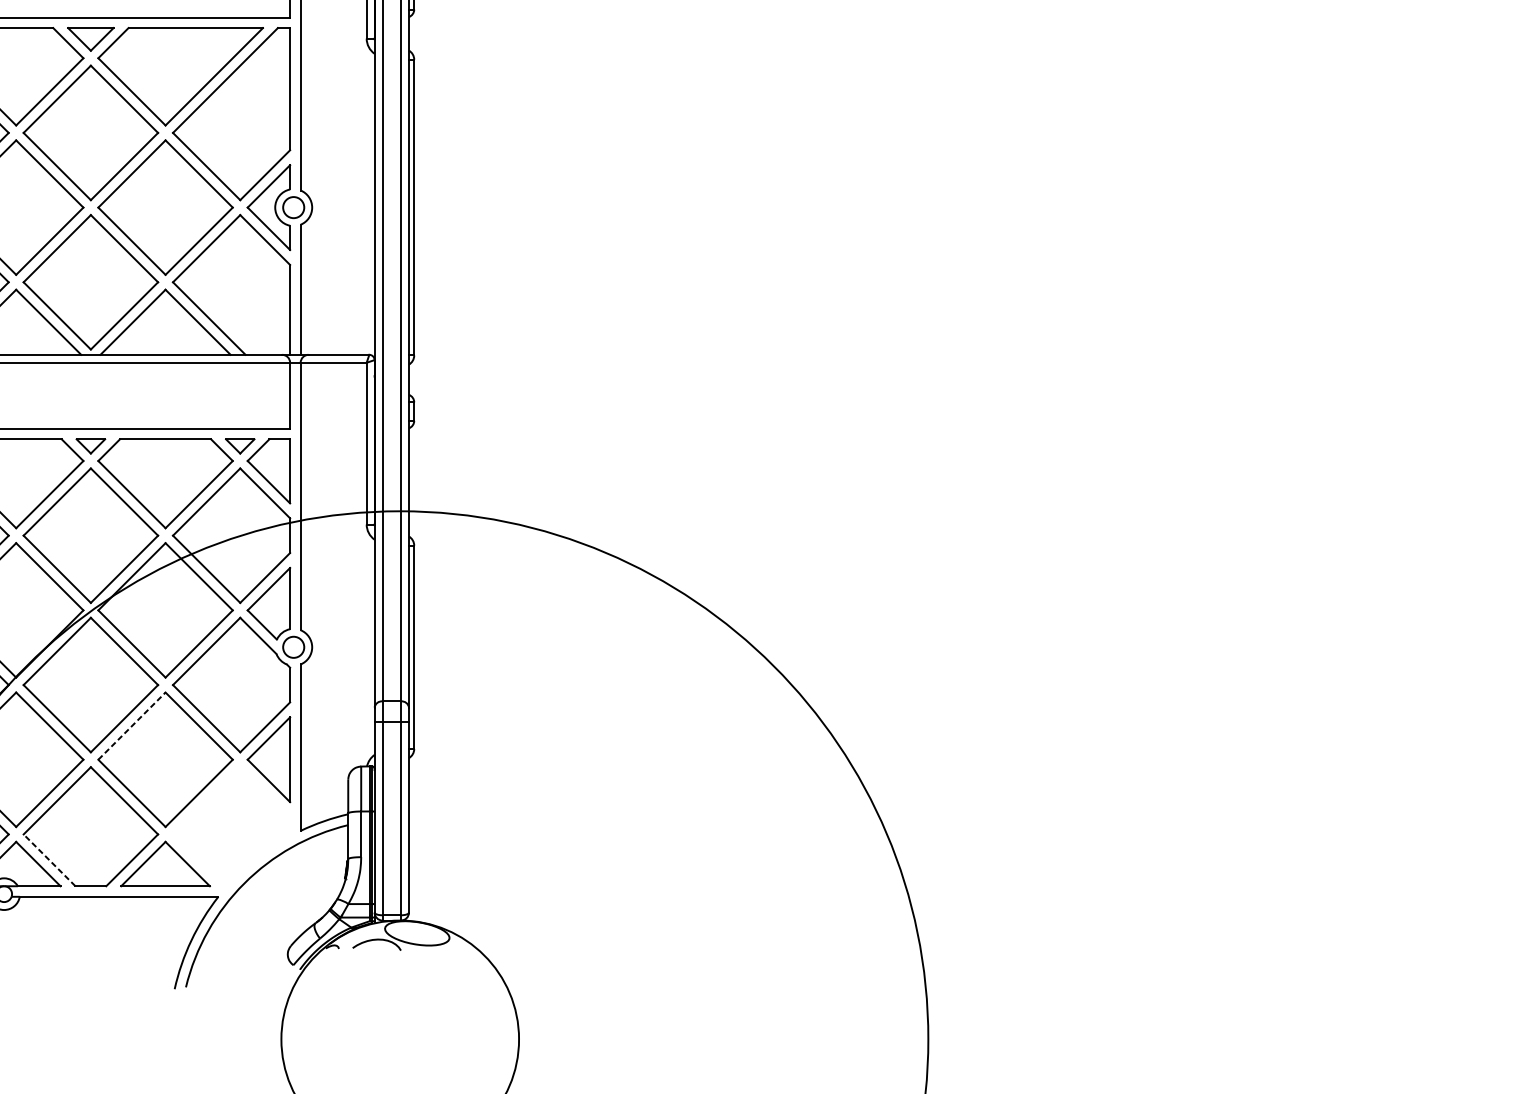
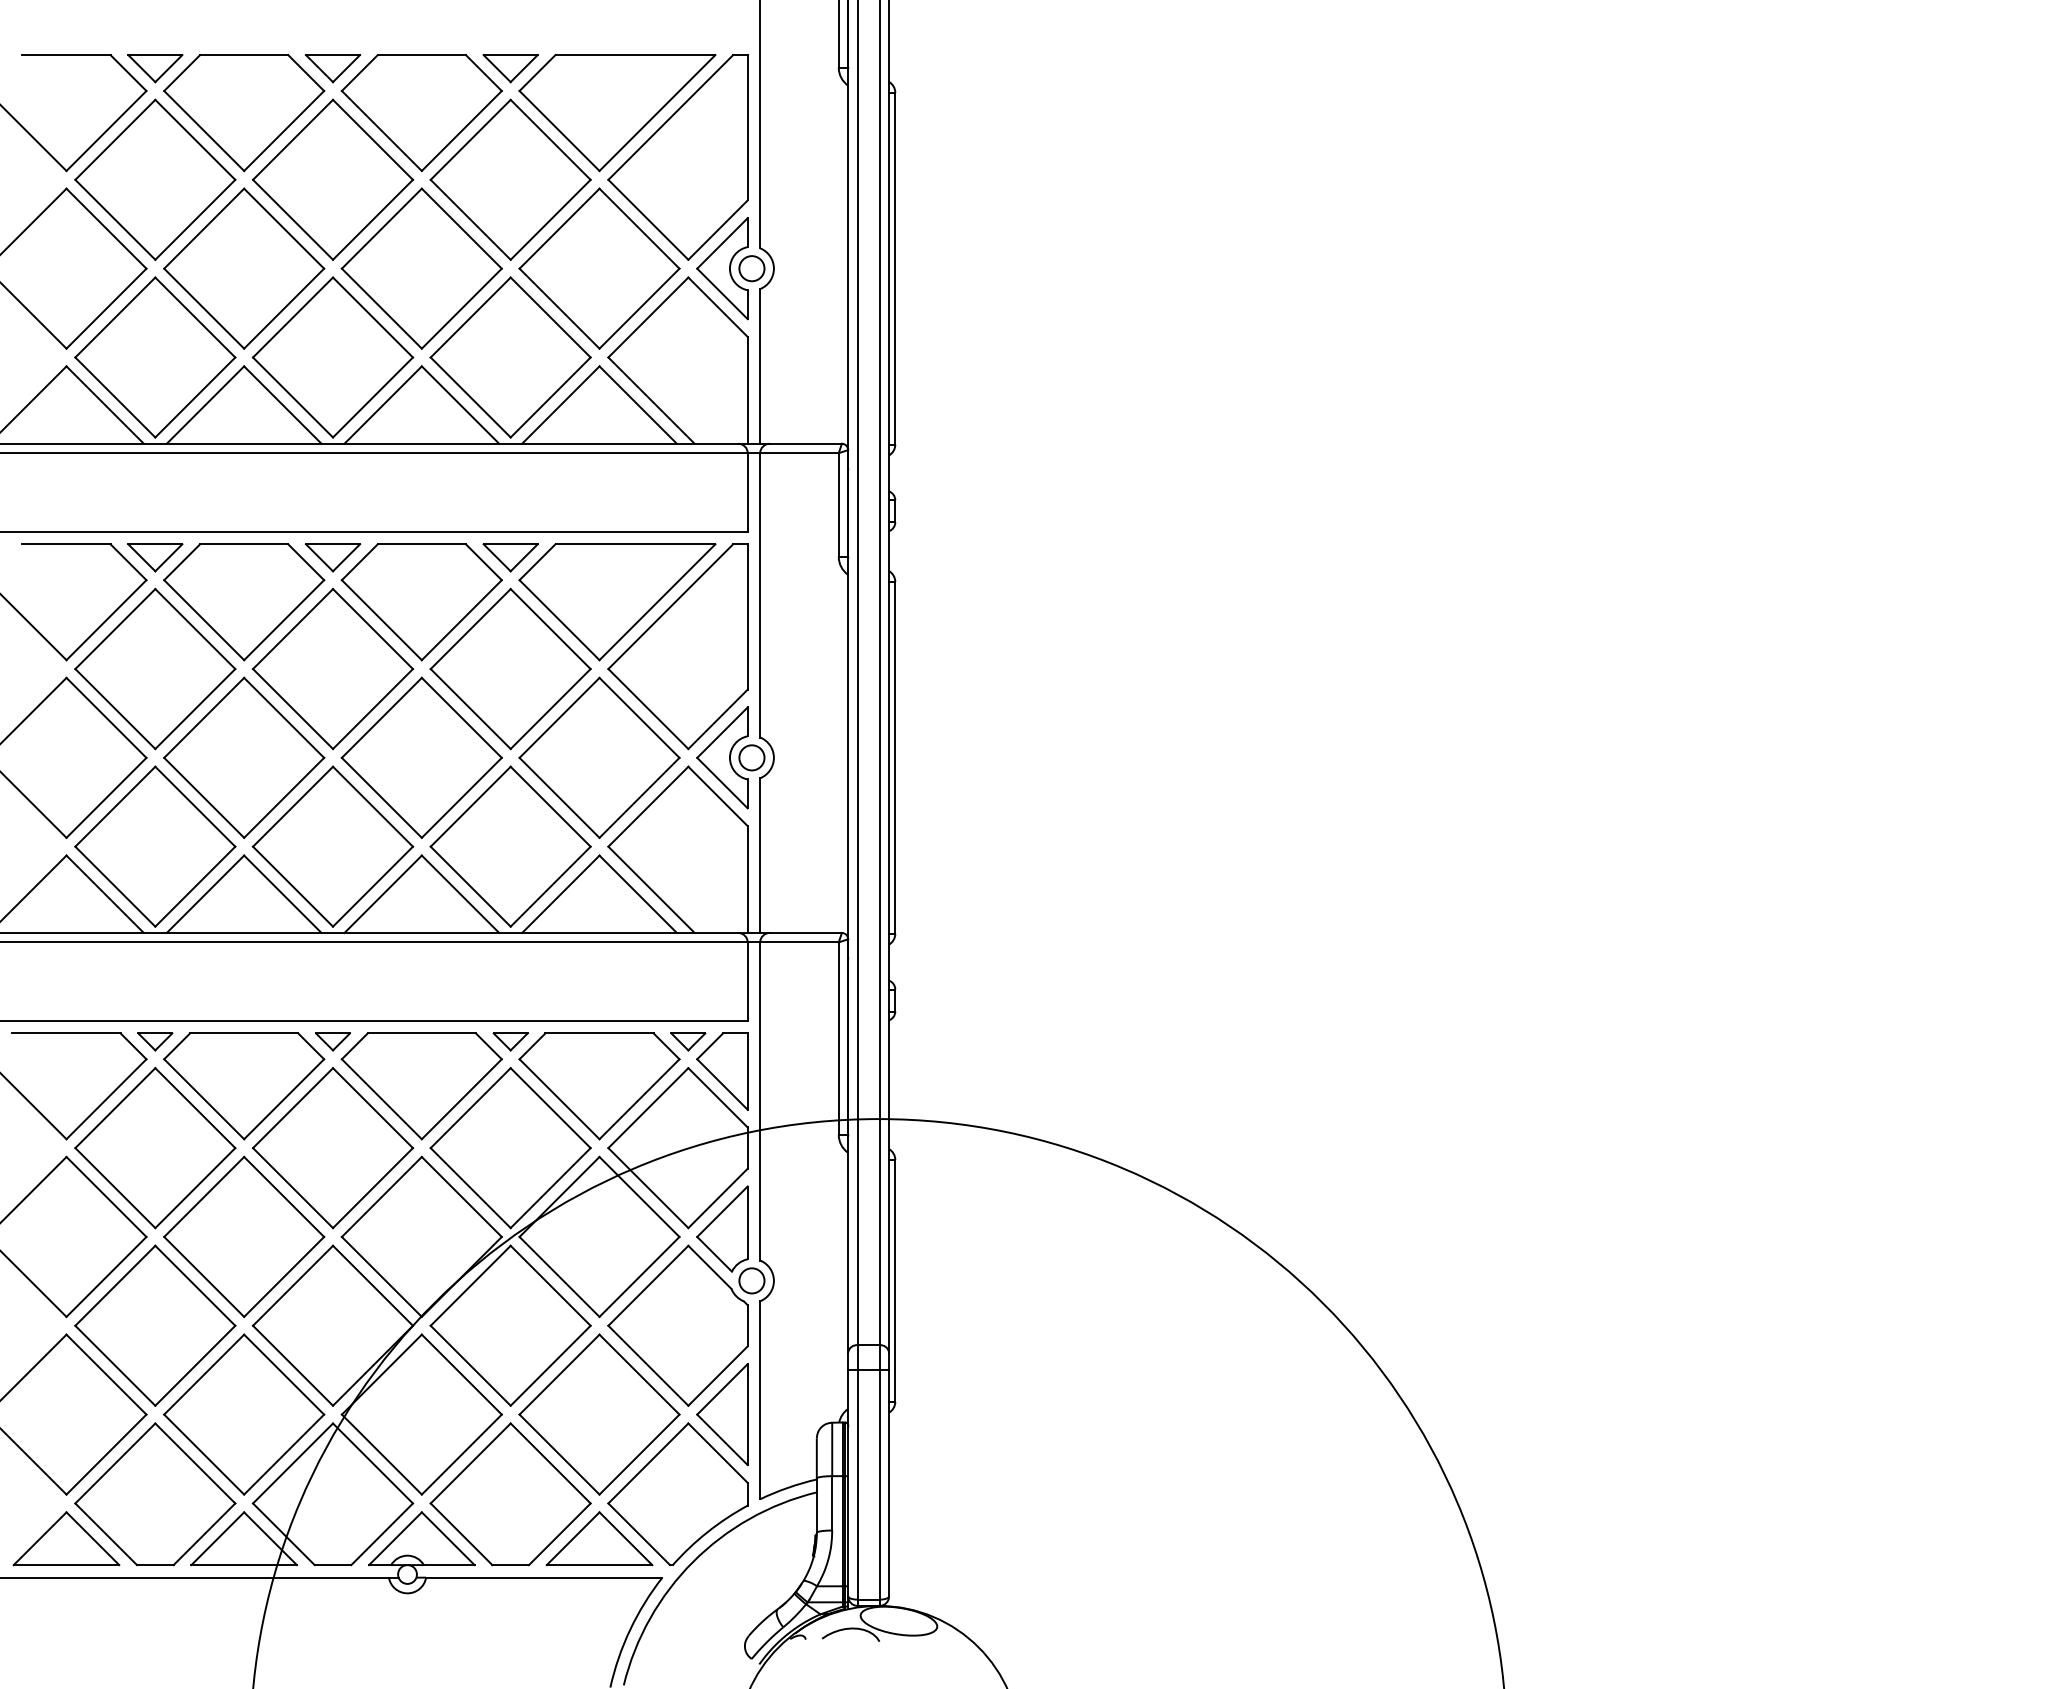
line: (131, 726) -> (559, 1374), dashed -> solid
part: (231, 826) -> (677, 1494), added
line: (49, 860) -> (461, 1534), dashed -> solid

